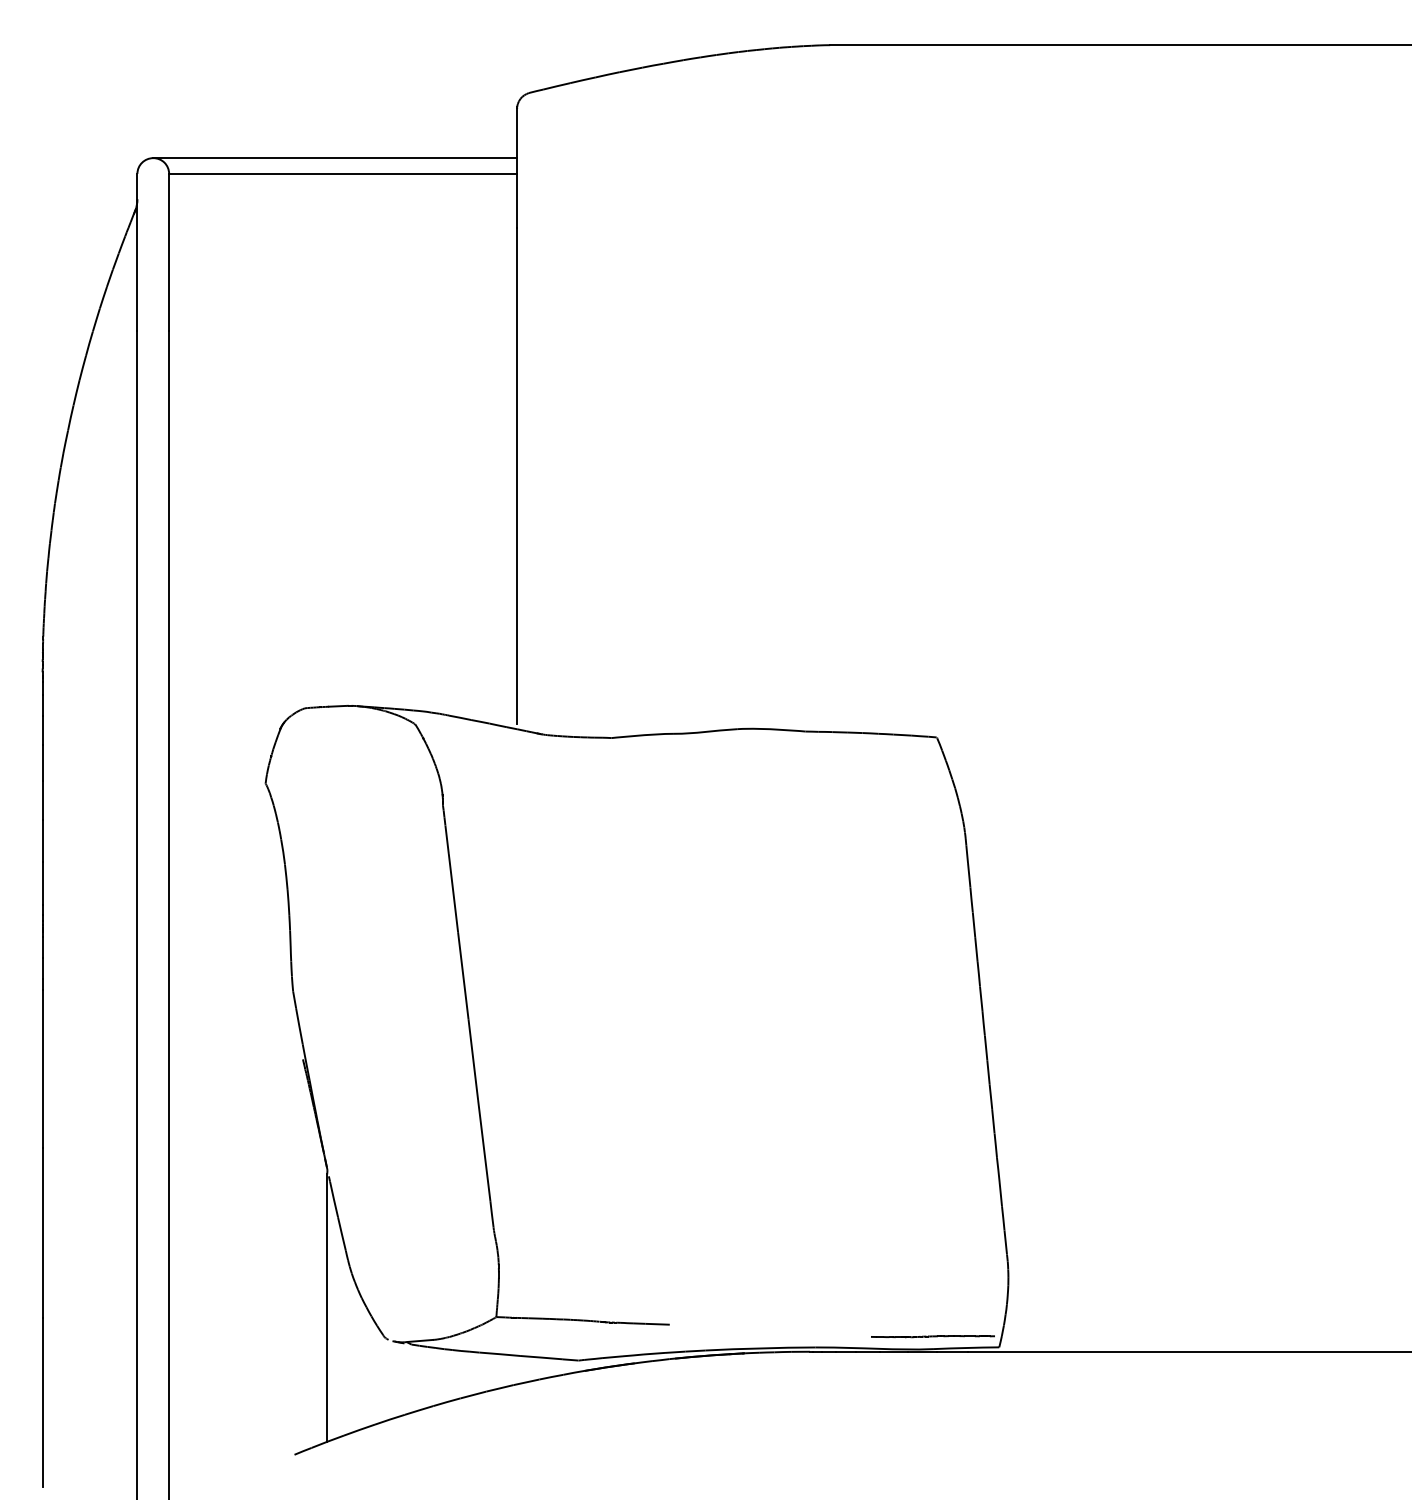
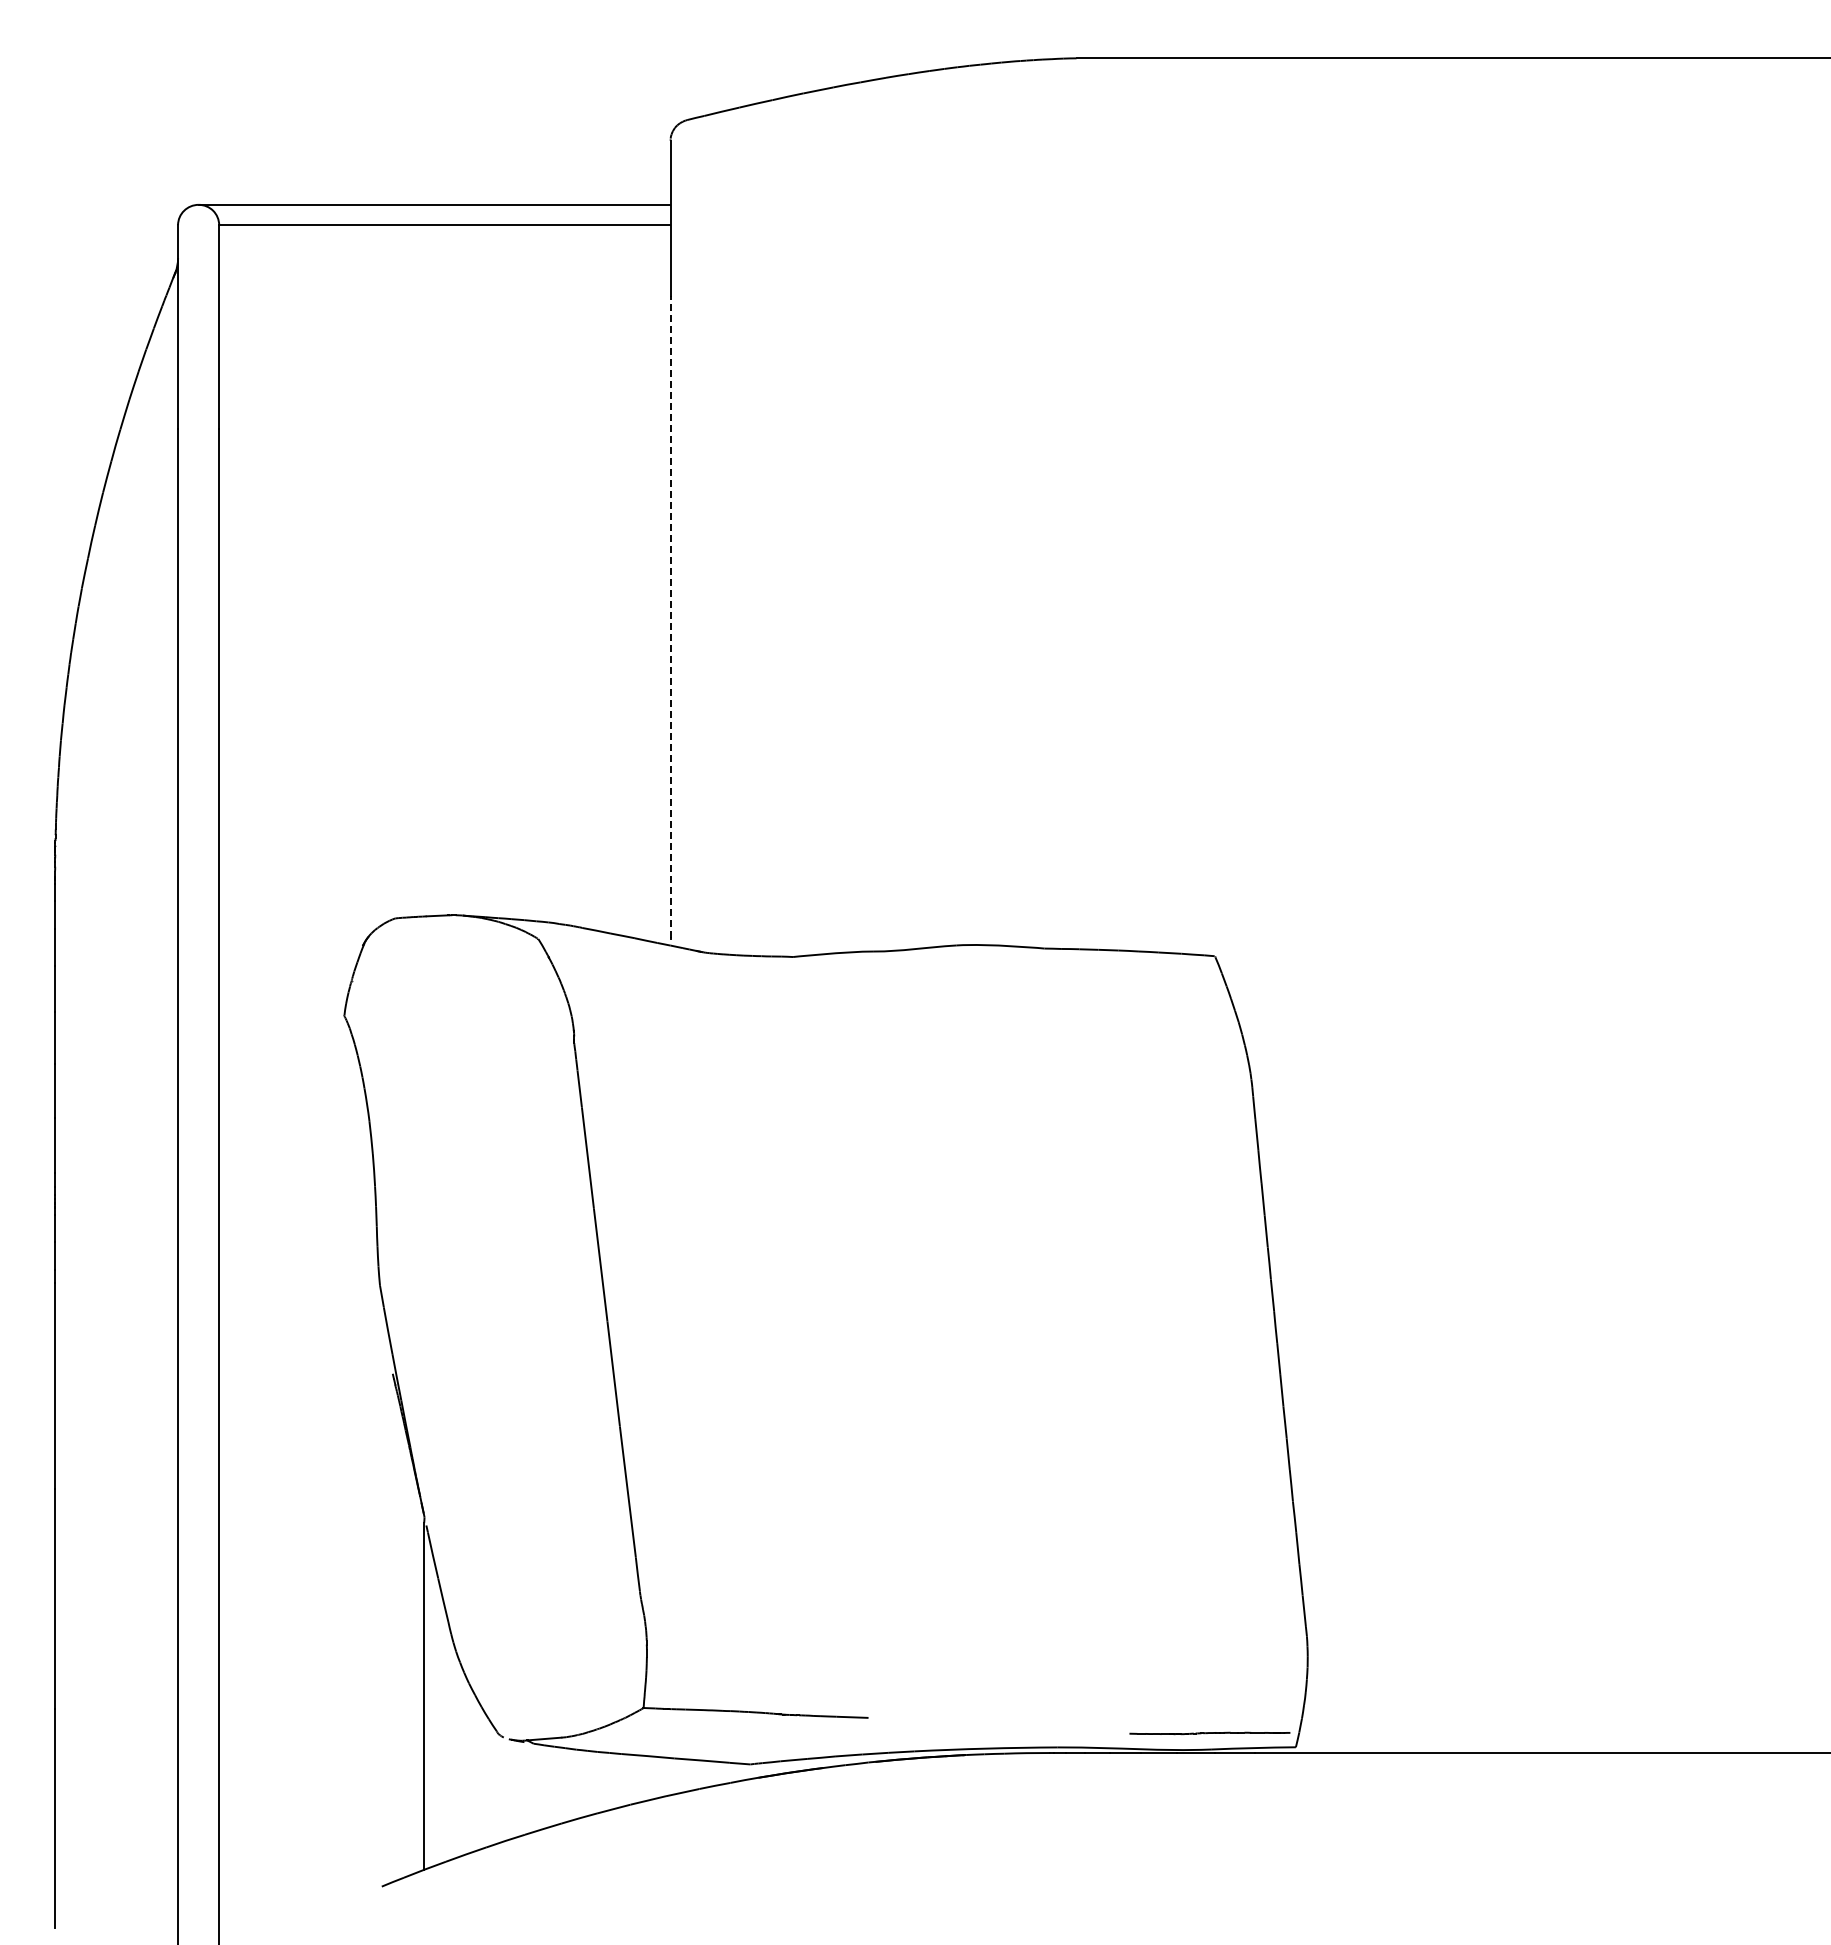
line: (517, 475) -> (670, 616), solid -> dashed

